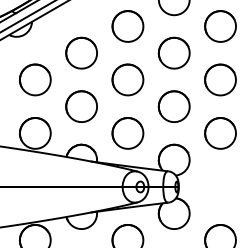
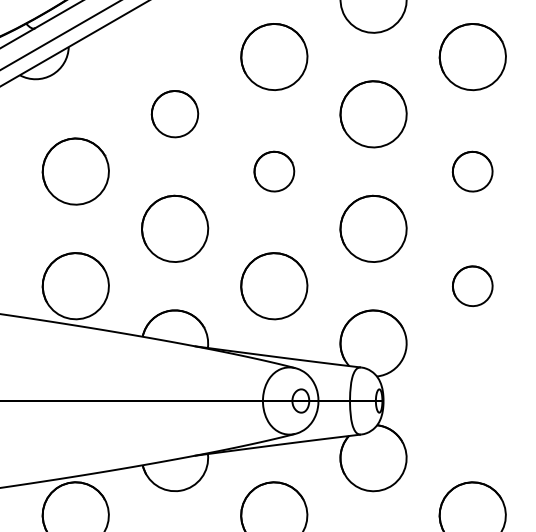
part: (81, 52) -> (174, 112), size x0.7
part: (127, 79) -> (273, 170), size x0.6
part: (220, 79) -> (472, 170), size x0.6
part: (220, 133) -> (472, 286), size x0.6

